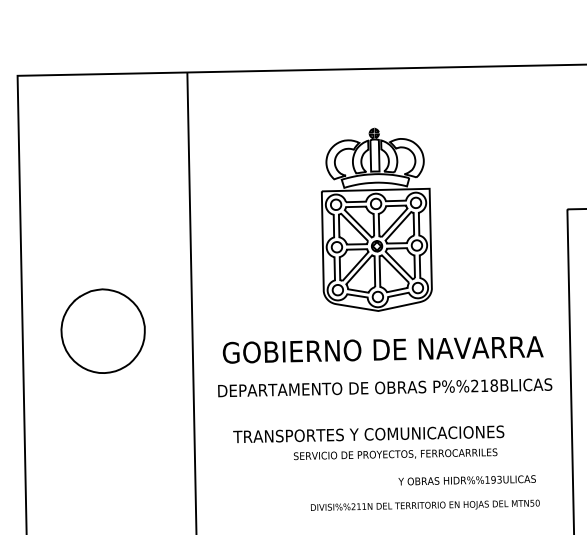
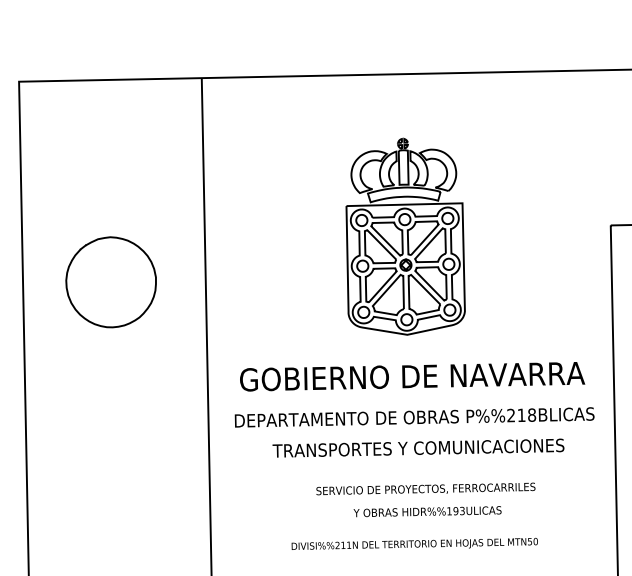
part: (102, 330) -> (110, 281), moved
text: (368, 433) -> (418, 447), moved
text: (466, 480) -> (426, 511), moved
text: (425, 504) -> (415, 543), moved

